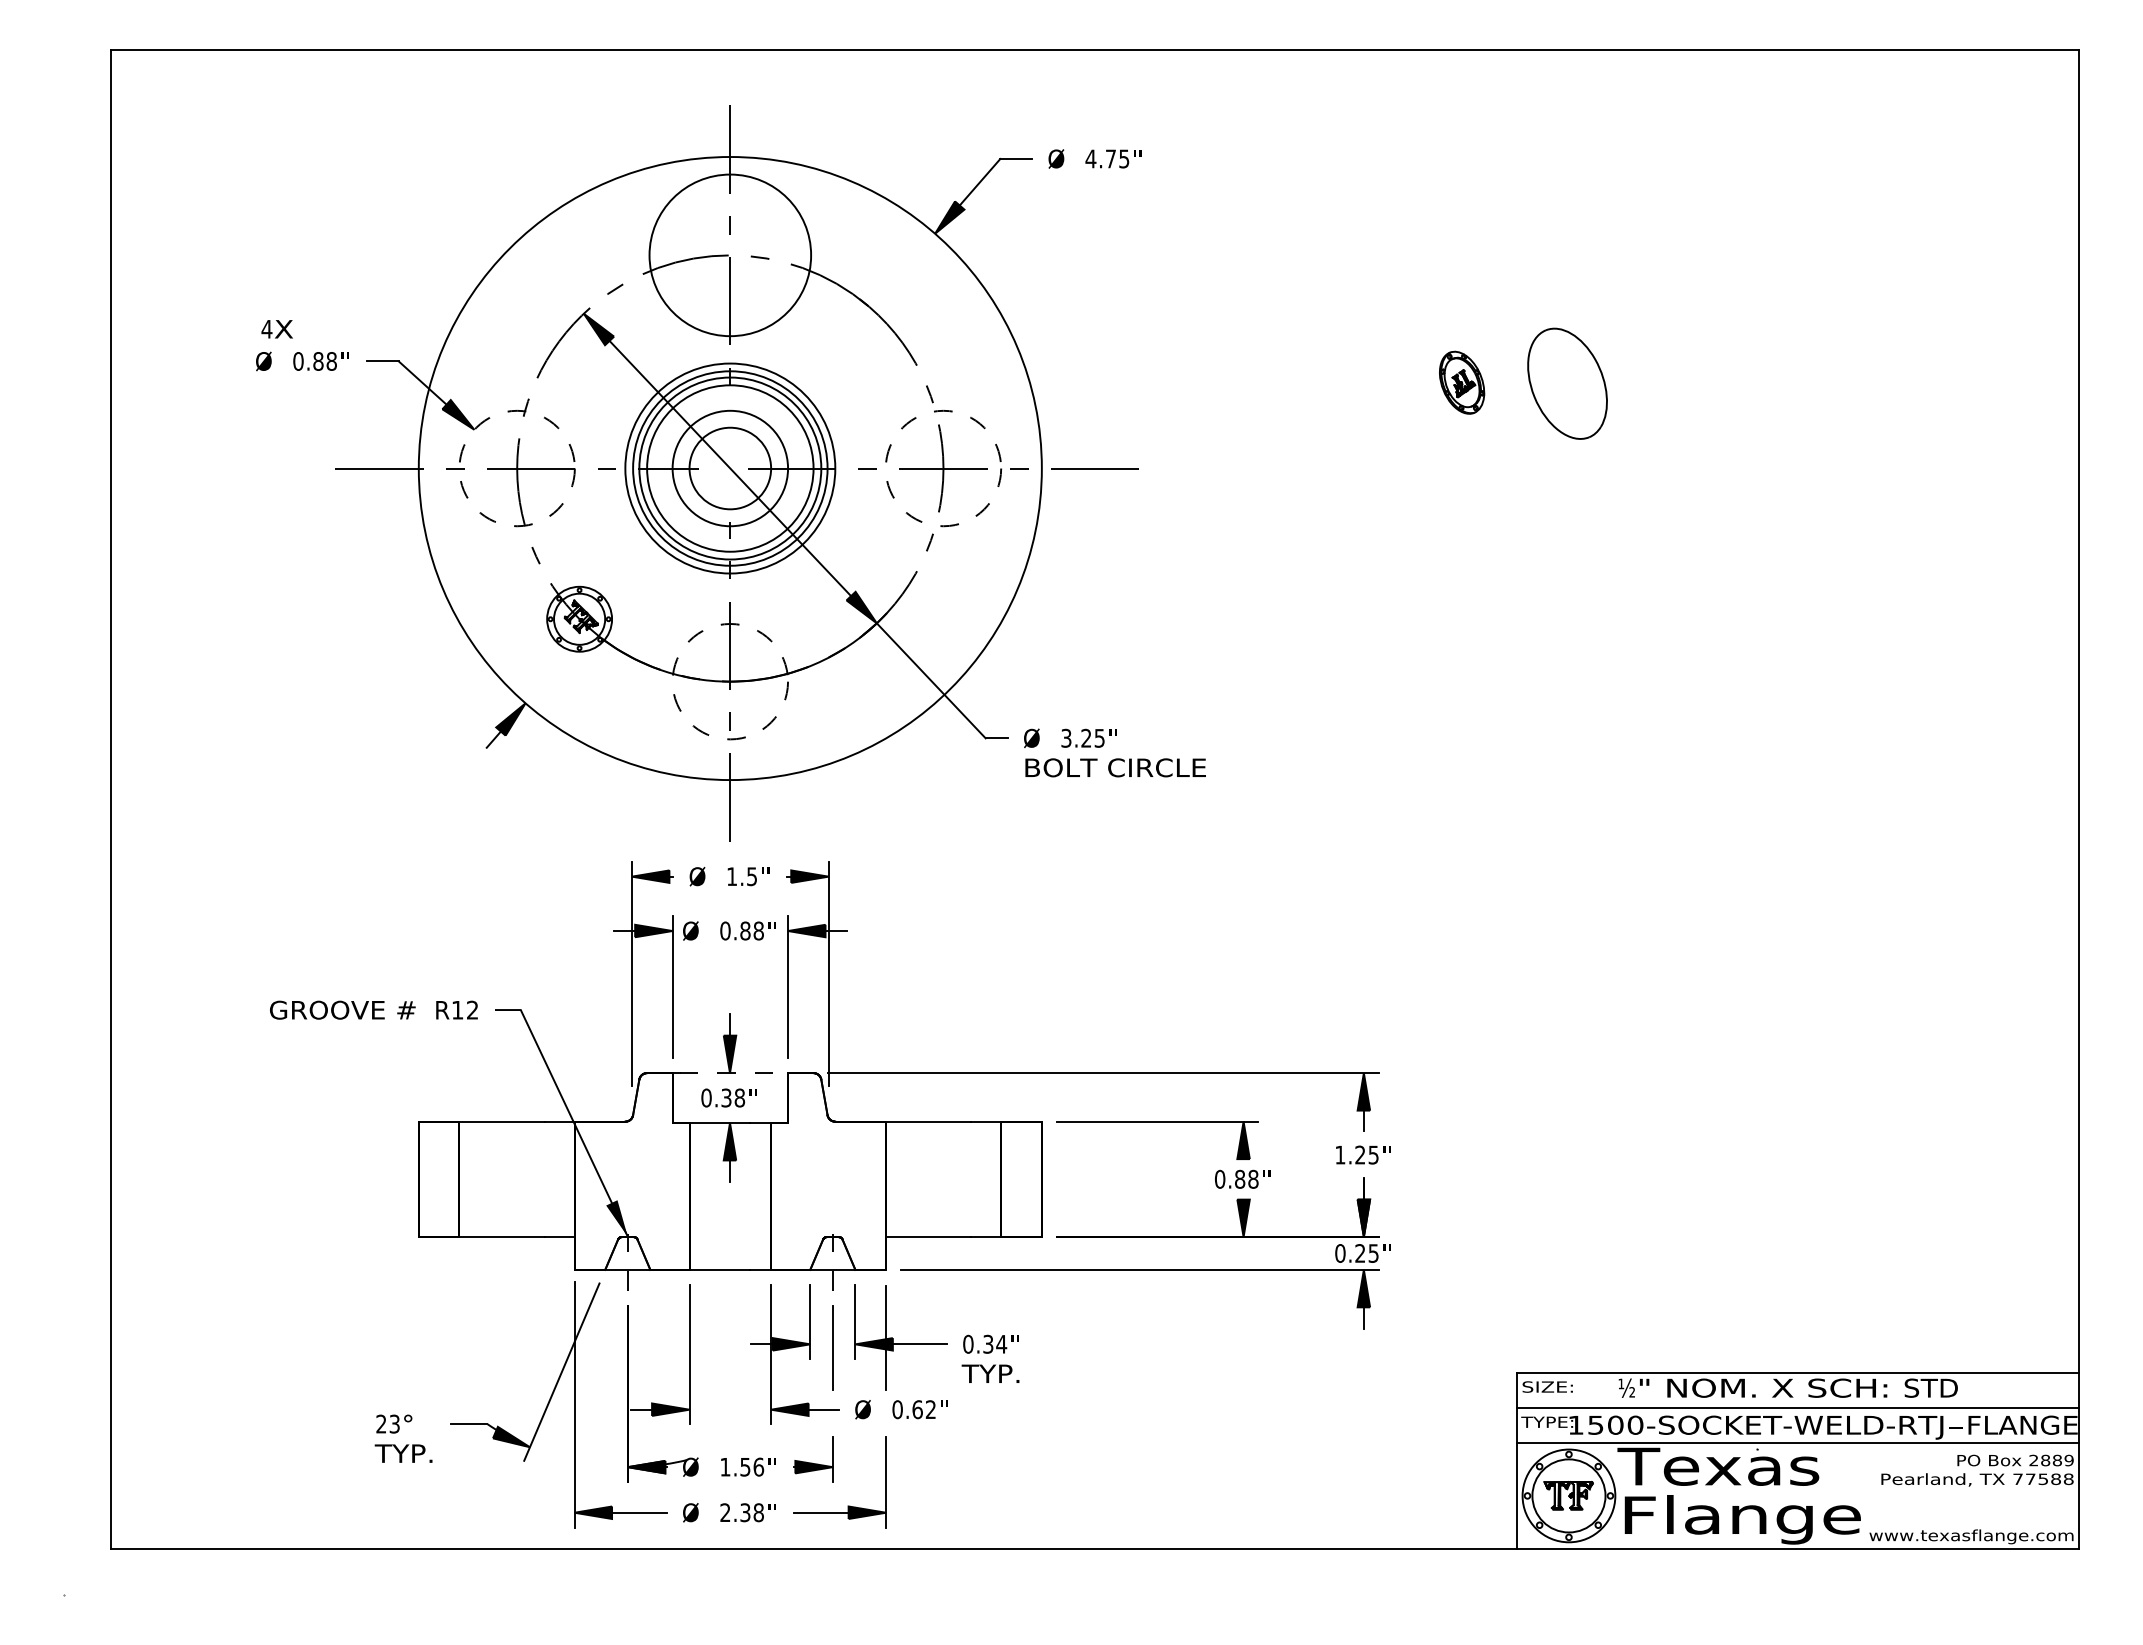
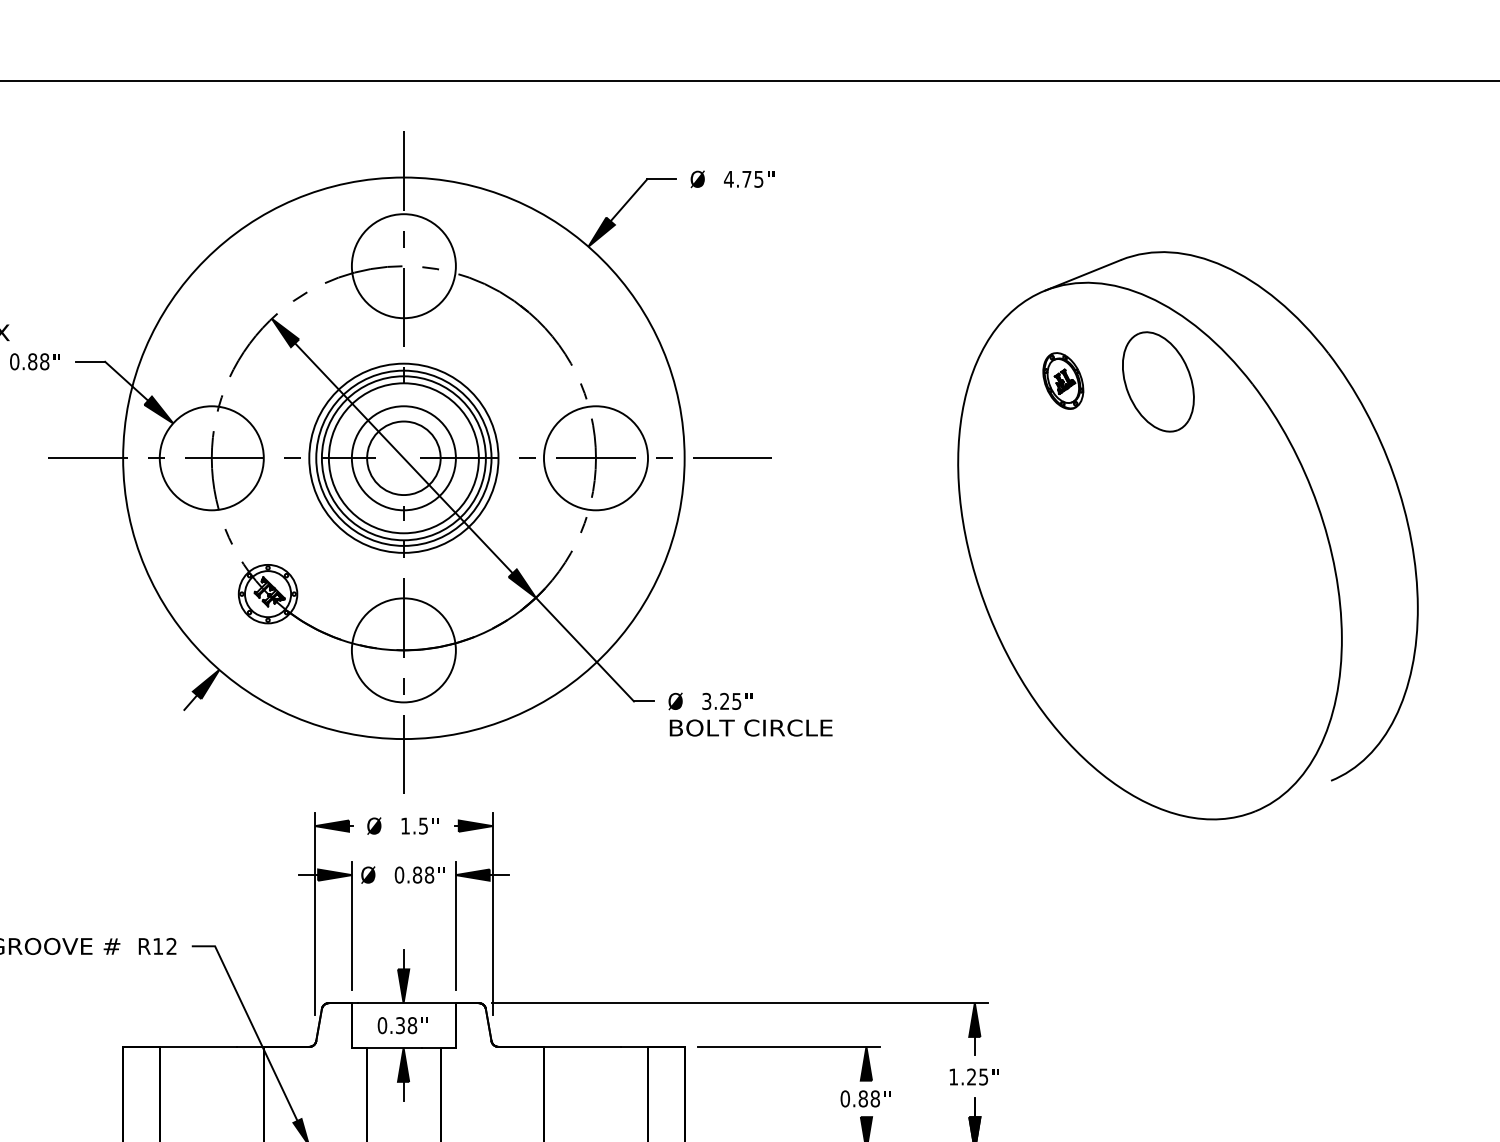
circle: (730, 255) -> (404, 266), size x0.71
circle: (516, 468) -> (211, 458), dashed -> solid
circle: (943, 468) -> (596, 458), dashed -> solid
part: (1600, 554) -> (1188, 535), added
circle: (730, 681) -> (404, 650), dashed -> solid
line: (734, 1073) -> (407, 1003), dashed -> solid

